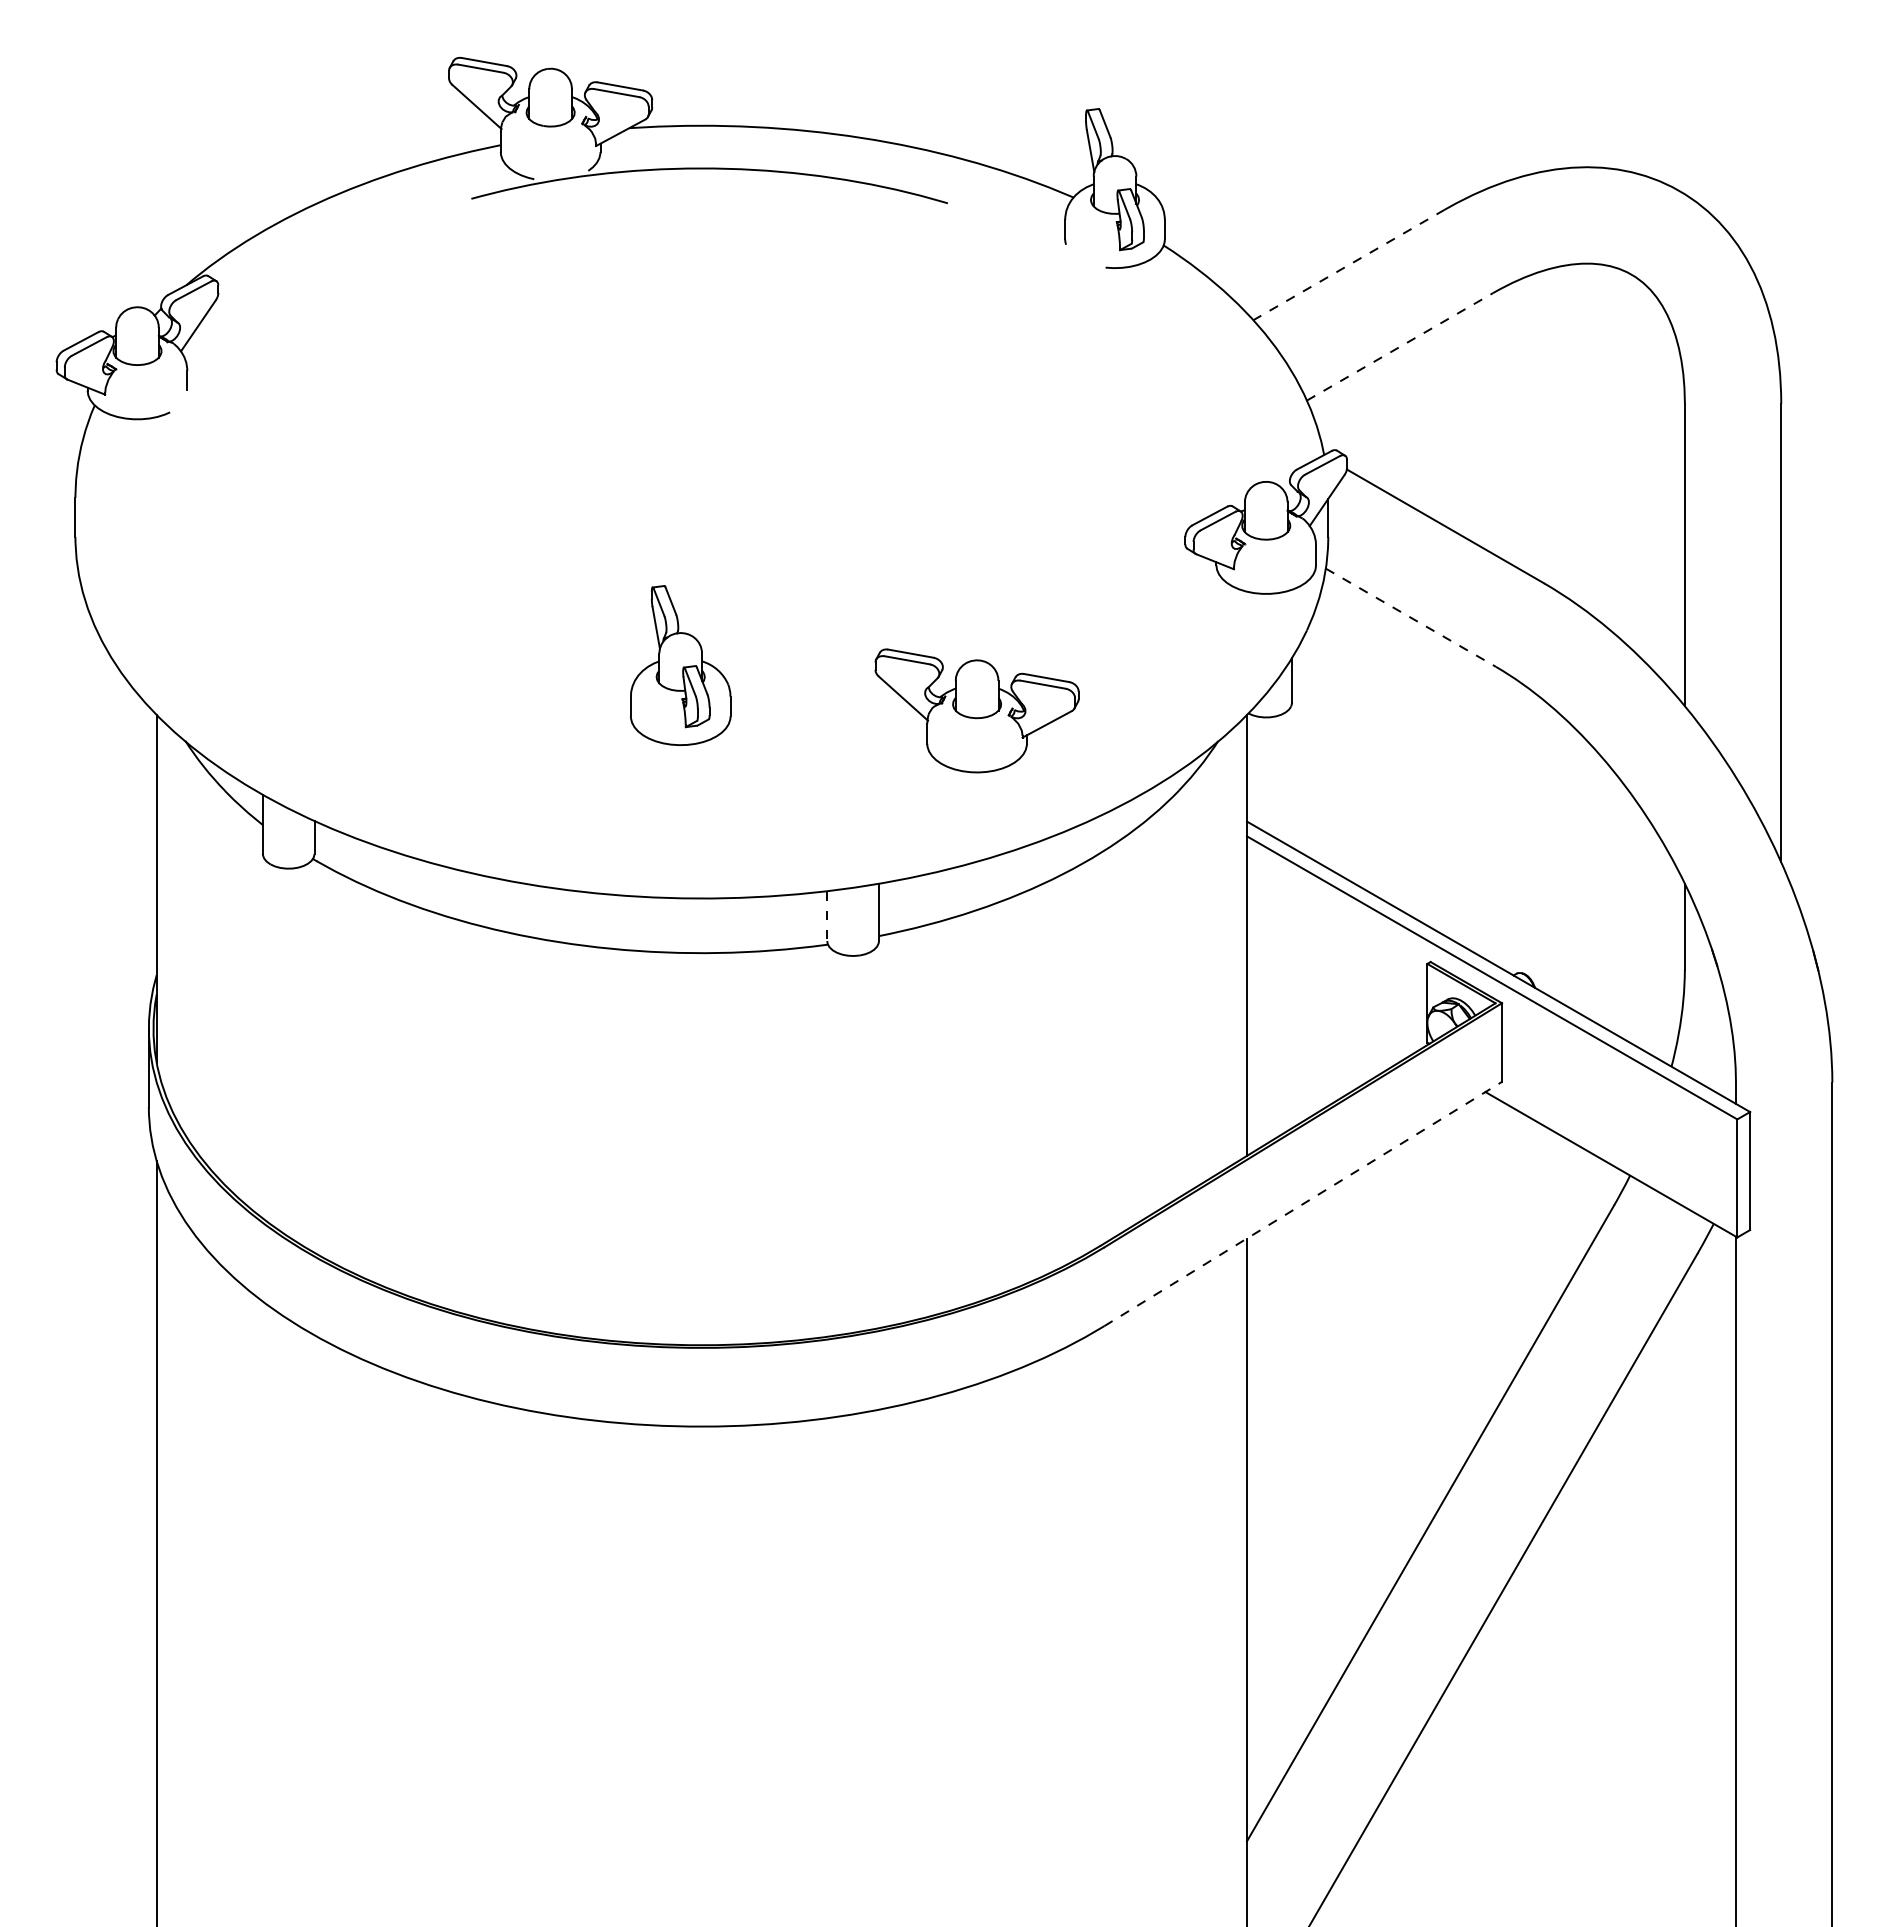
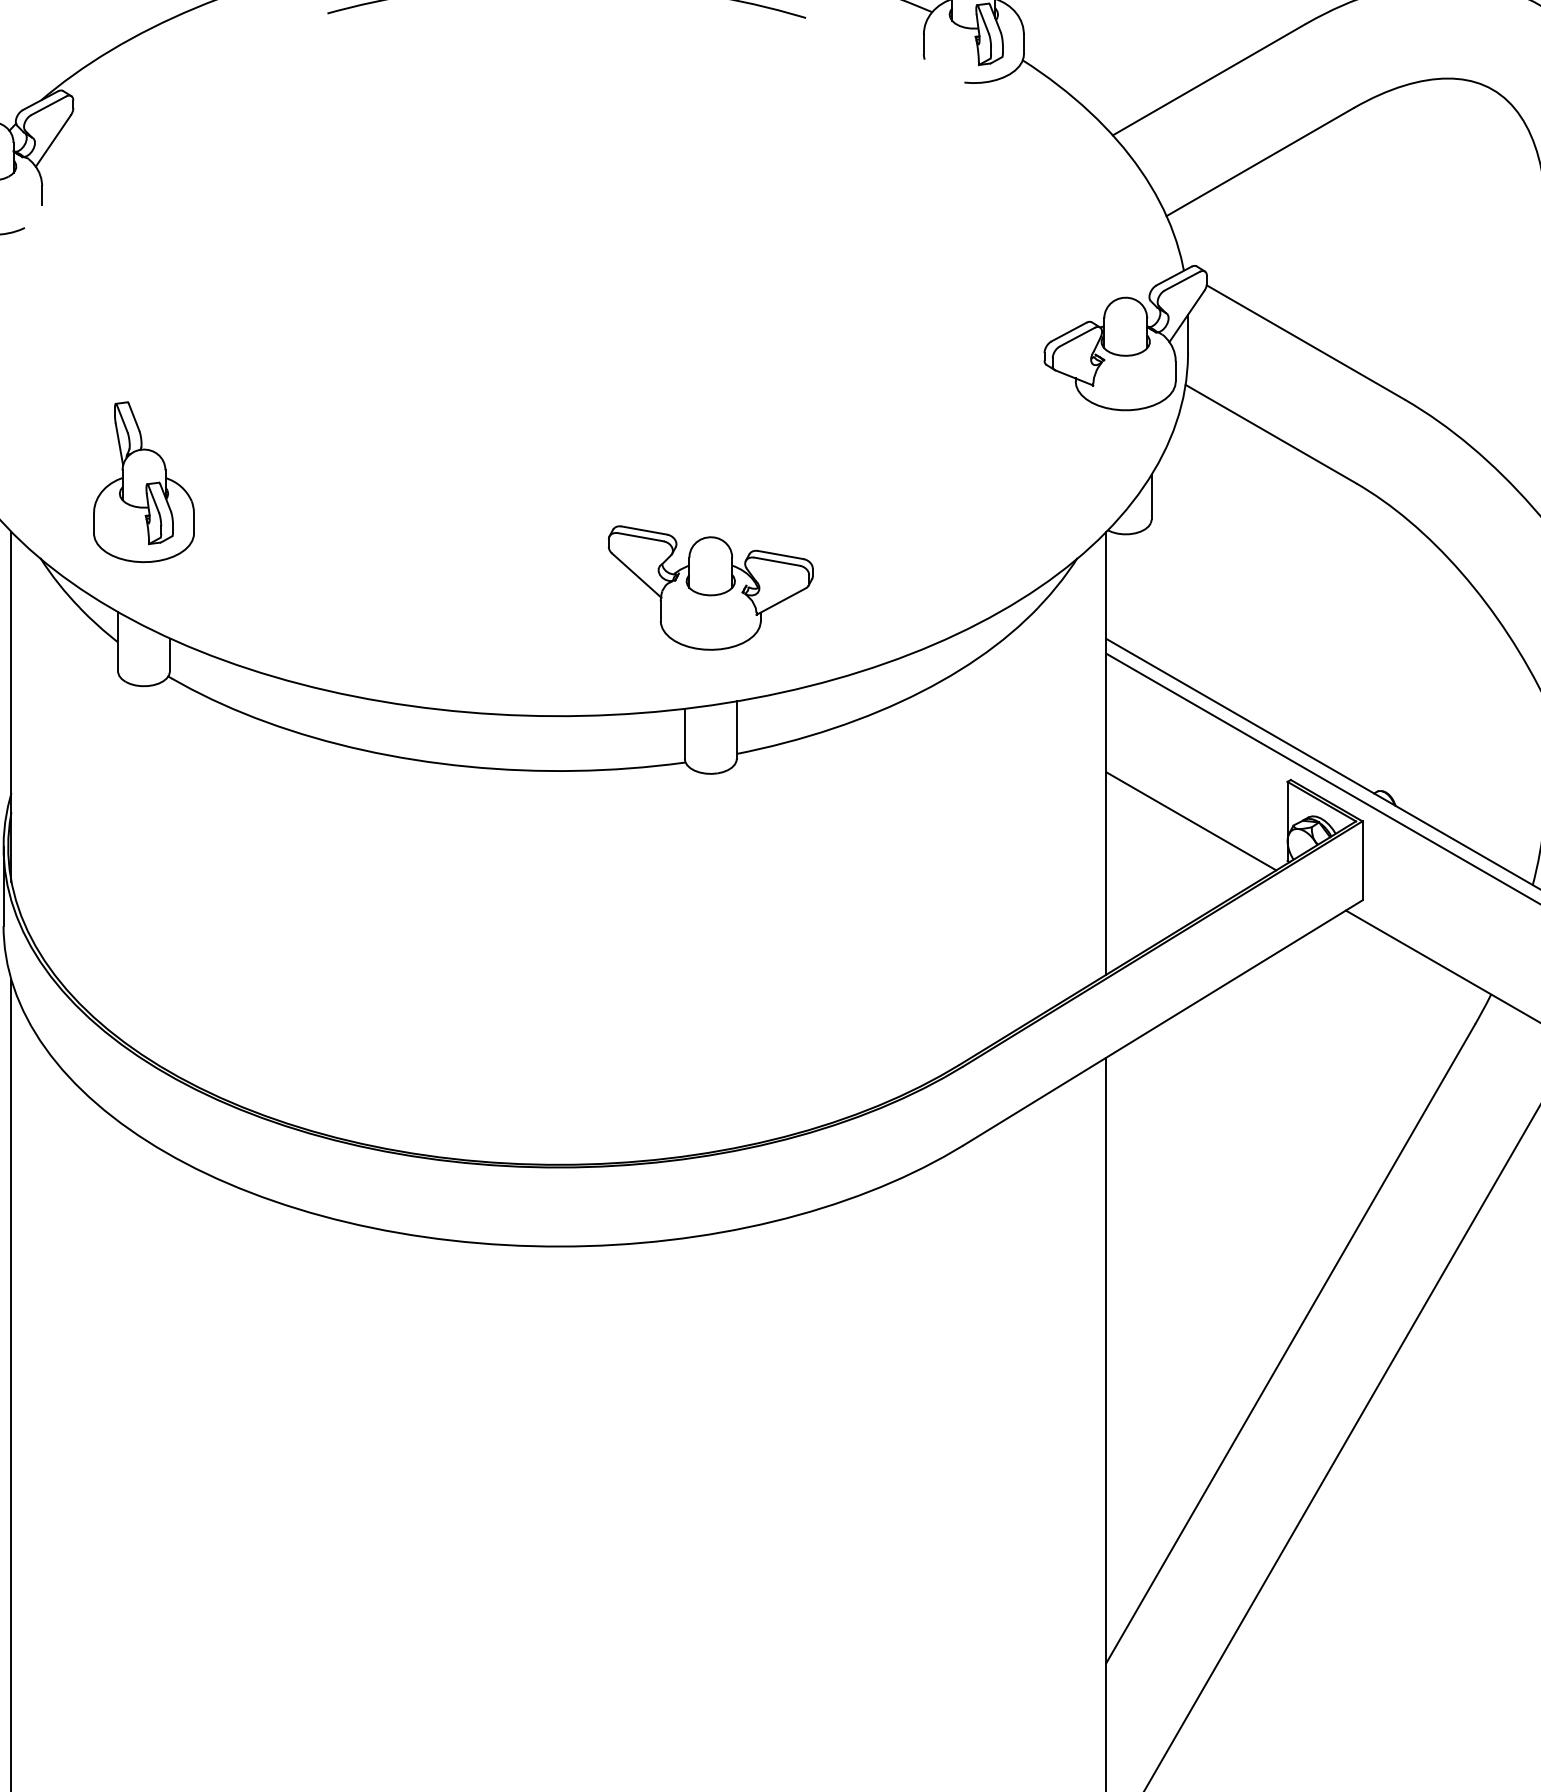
line: (1349, 264) -> (1209, 79), dashed -> solid
line: (1399, 346) -> (1259, 161), dashed -> solid
line: (1411, 618) -> (1271, 434), dashed -> solid
part: (680, 665) -> (143, 482), moved
part: (976, 710) -> (710, 587), moved
line: (827, 916) -> (685, 734), dashed -> solid
line: (1331, 1003) -> (1191, 821), added
line: (1303, 1203) -> (1163, 1022), dashed -> solid

